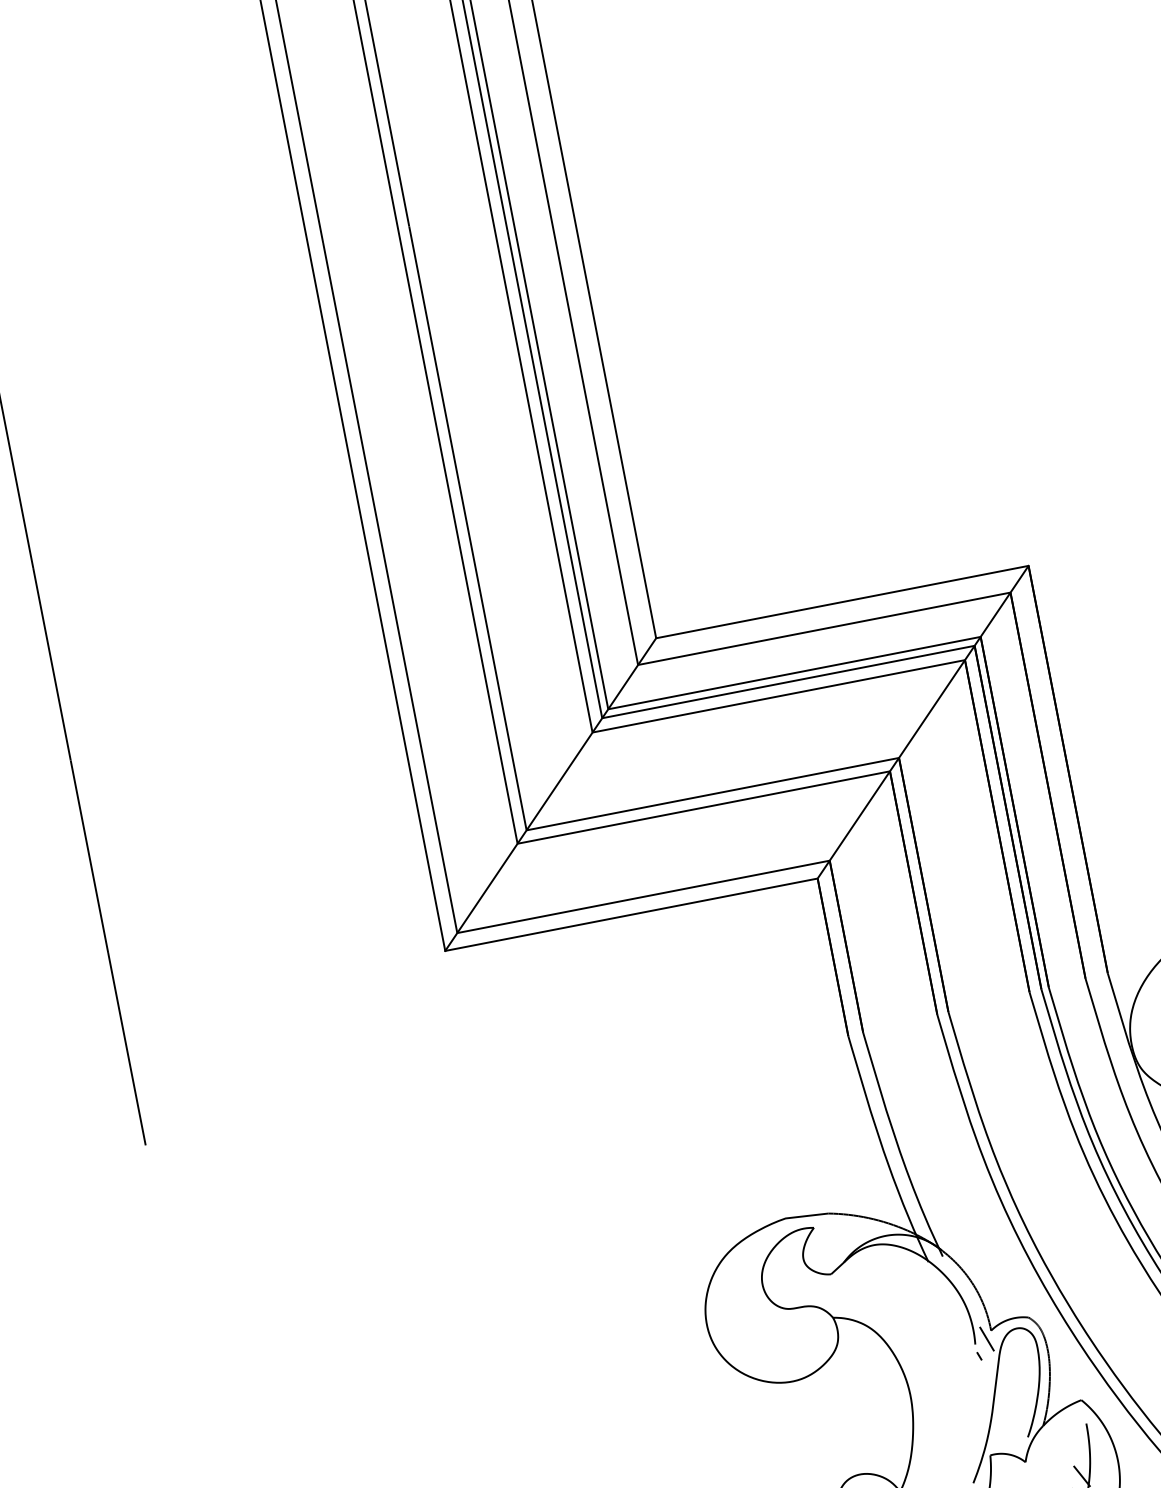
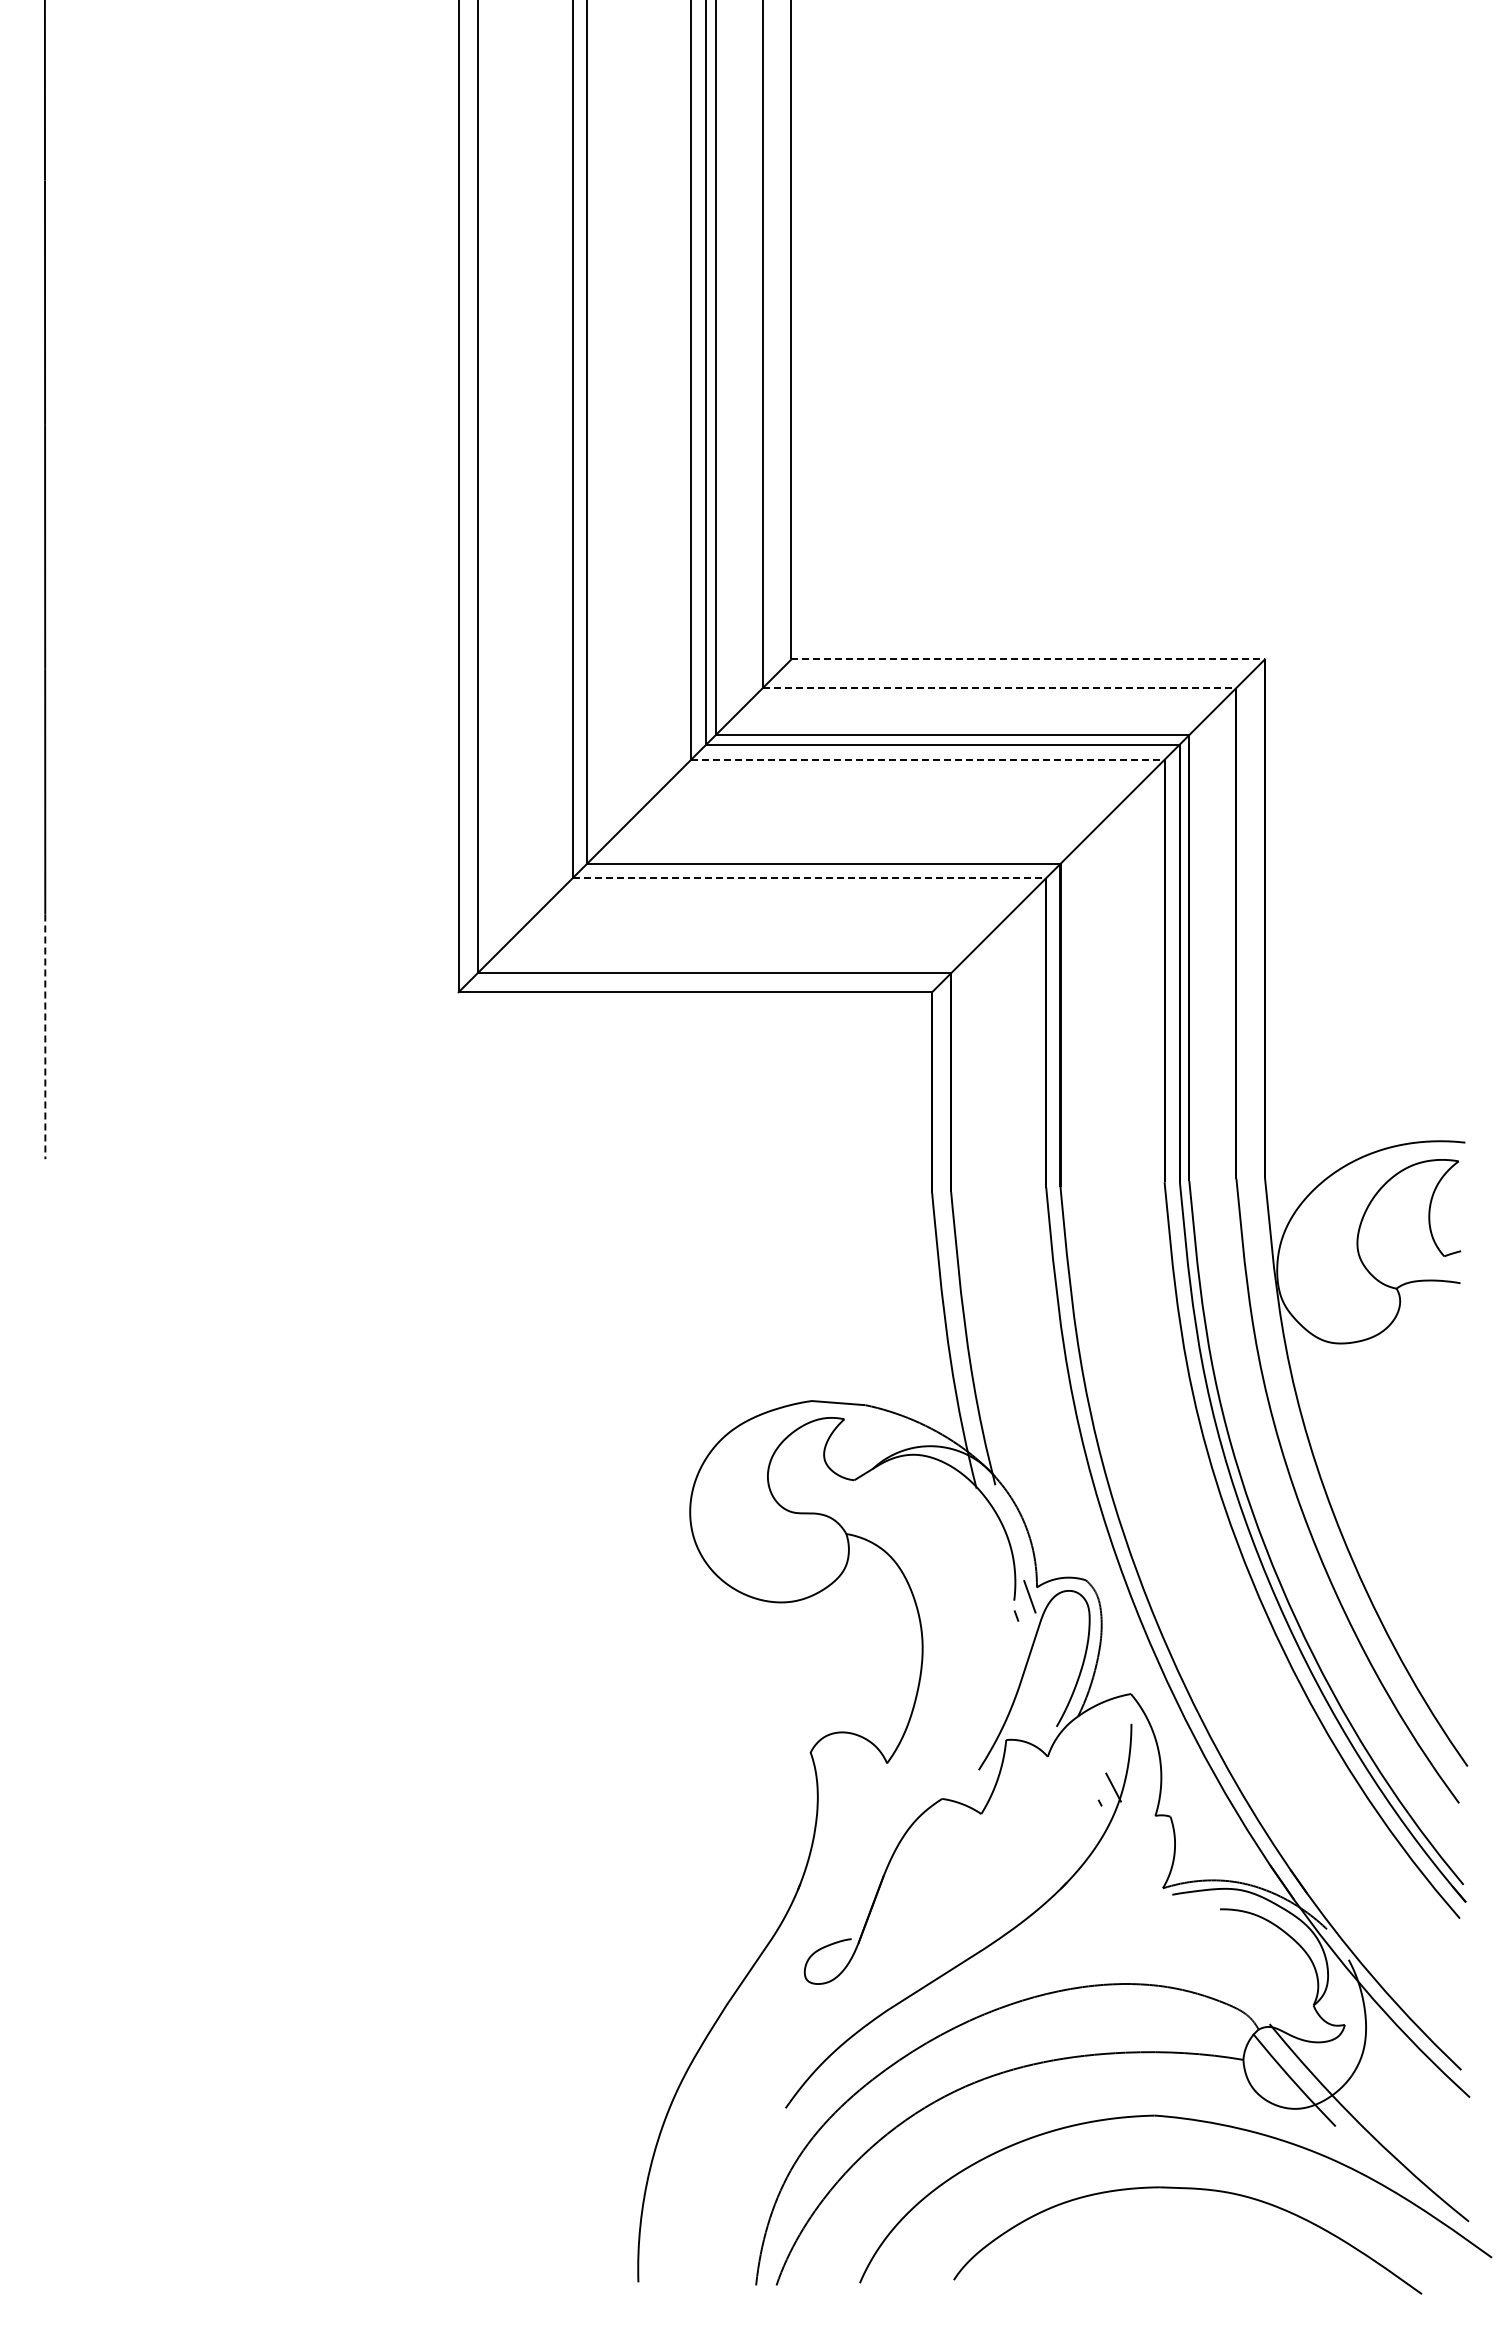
line: (842, 602) -> (1028, 659), solid -> dashed
line: (824, 628) -> (999, 687), solid -> dashed
line: (778, 696) -> (927, 759), solid -> dashed
line: (703, 807) -> (809, 878), solid -> dashed
line: (127, 1049) -> (45, 1037), solid -> dashed

